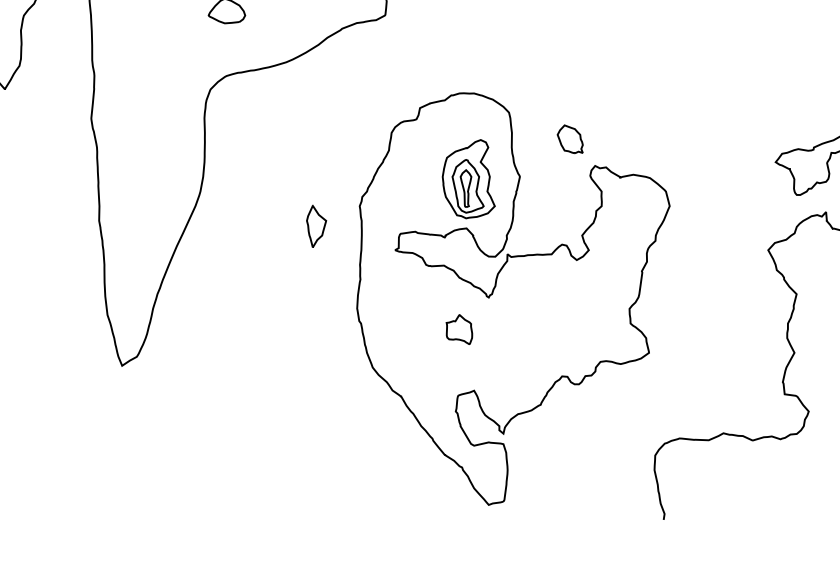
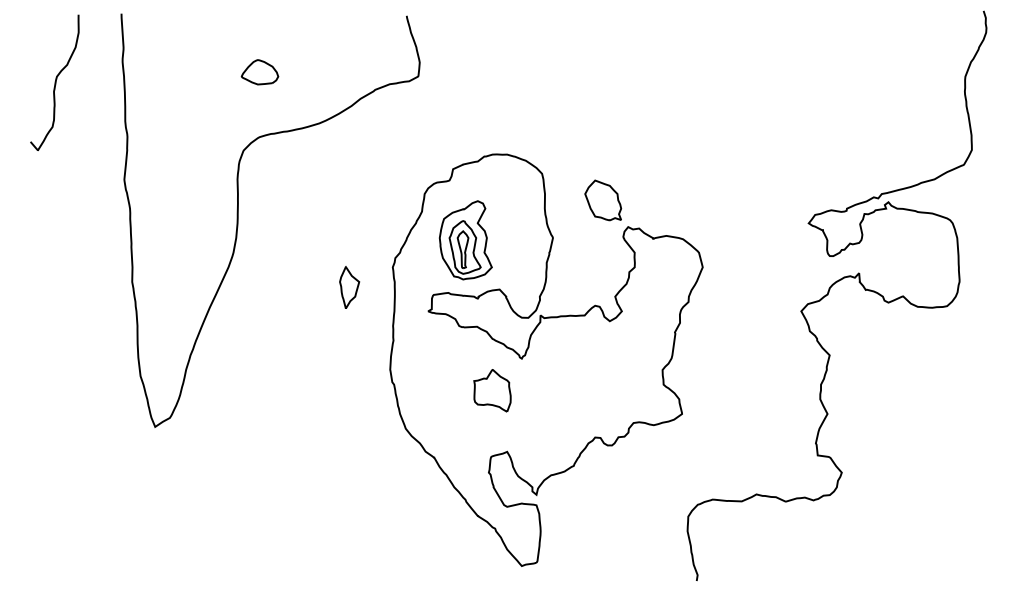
part: (570, 139) -> (603, 200), size x1.43
part: (468, 179) -> (465, 240), moved
part: (459, 329) -> (492, 390), size x1.43

